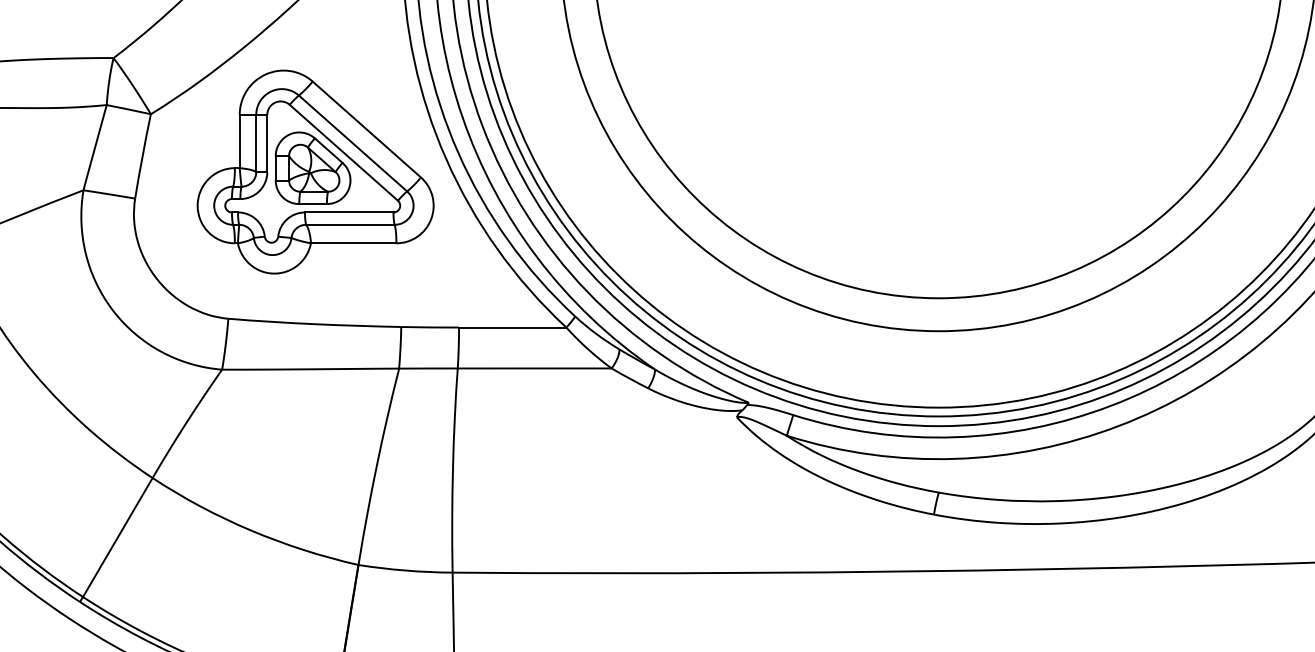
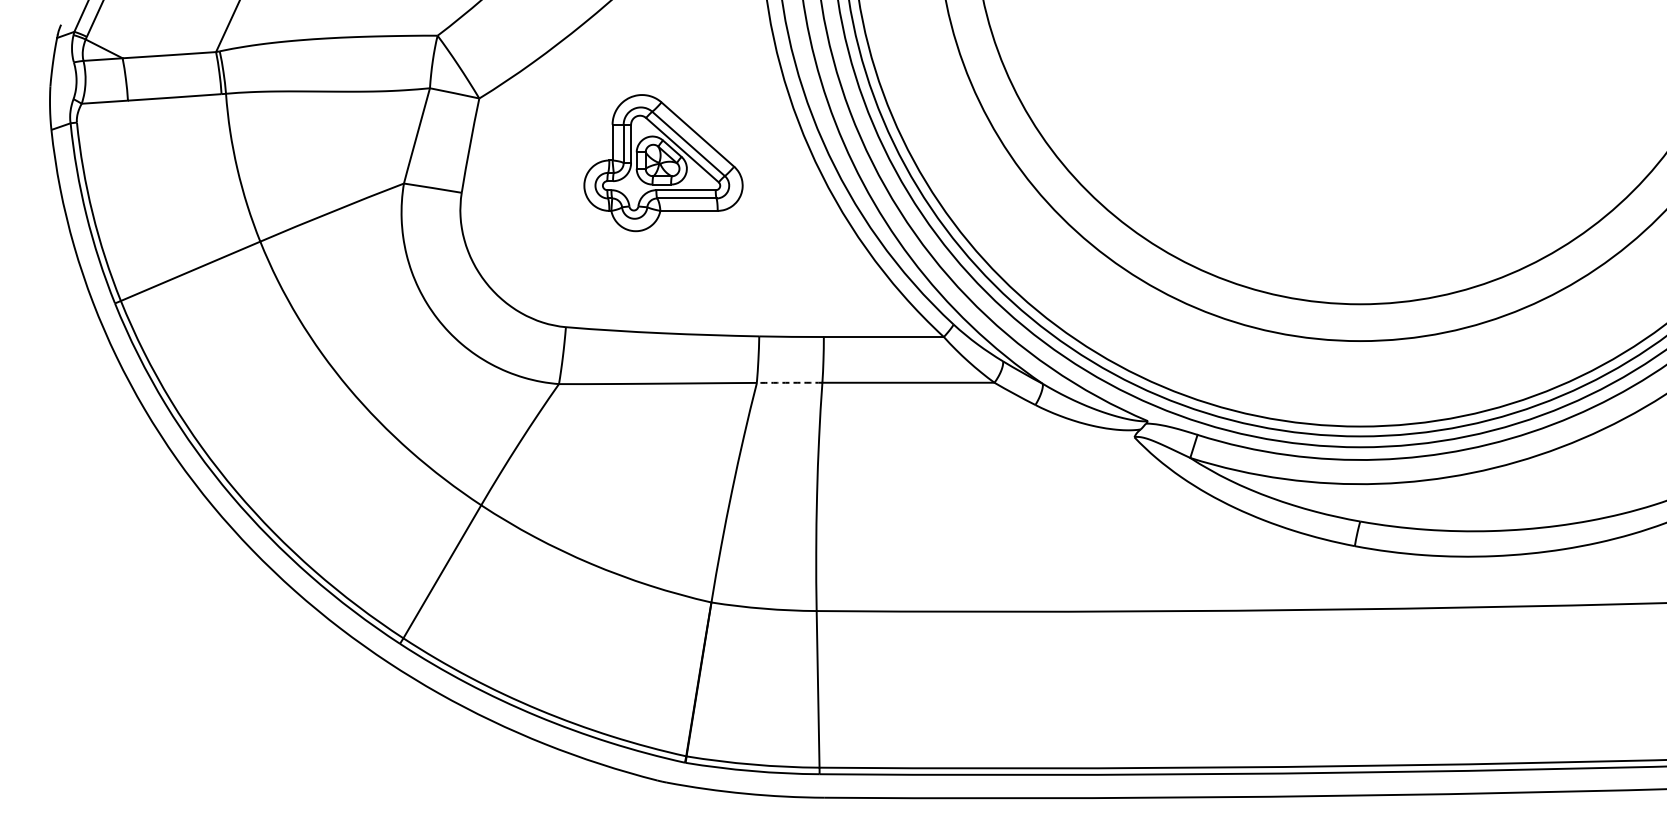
part: (315, 171) -> (663, 162), size x0.6
arc: (428, 368) -> (789, 382), solid -> dashed

